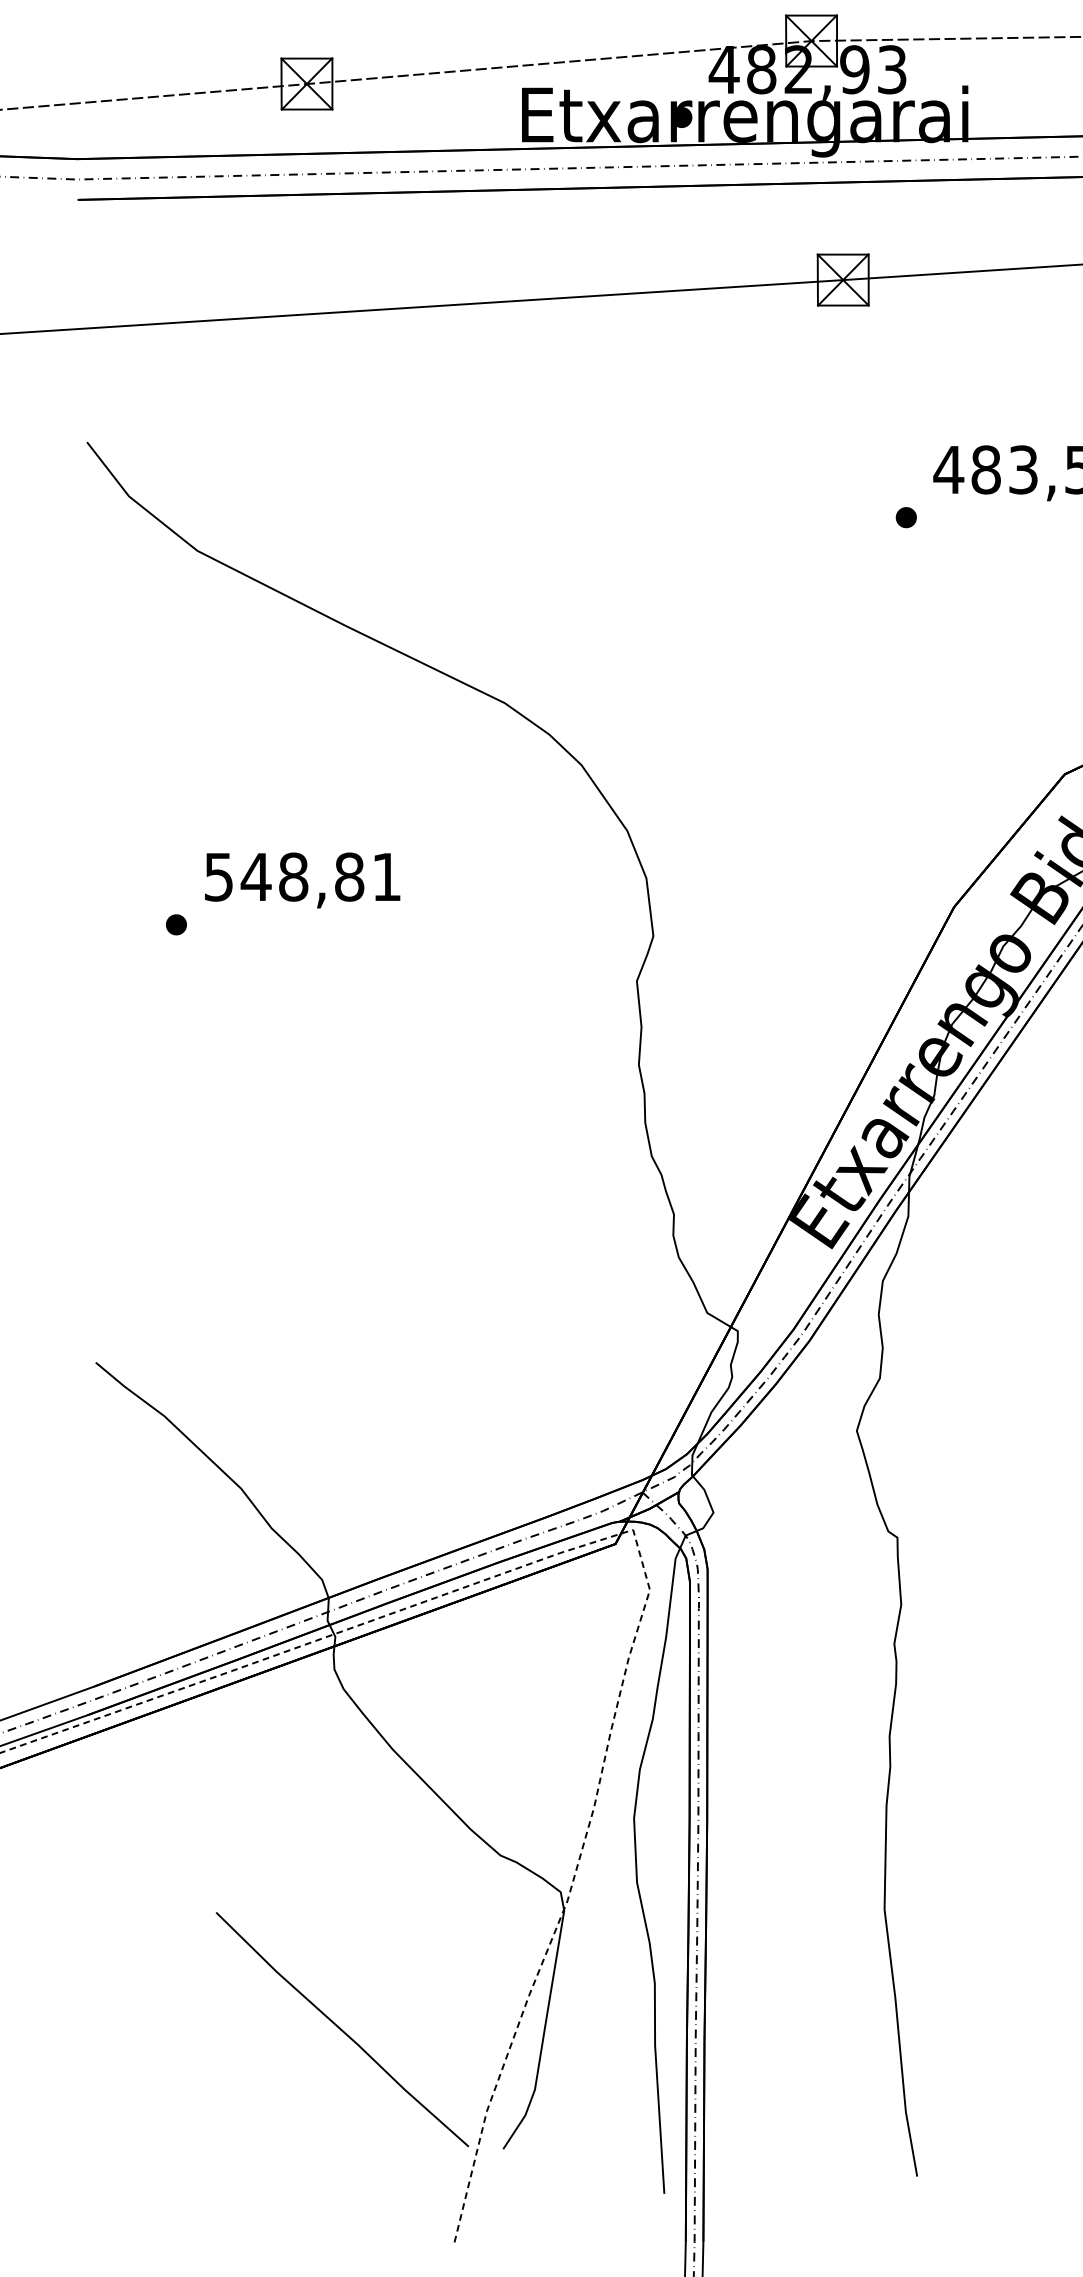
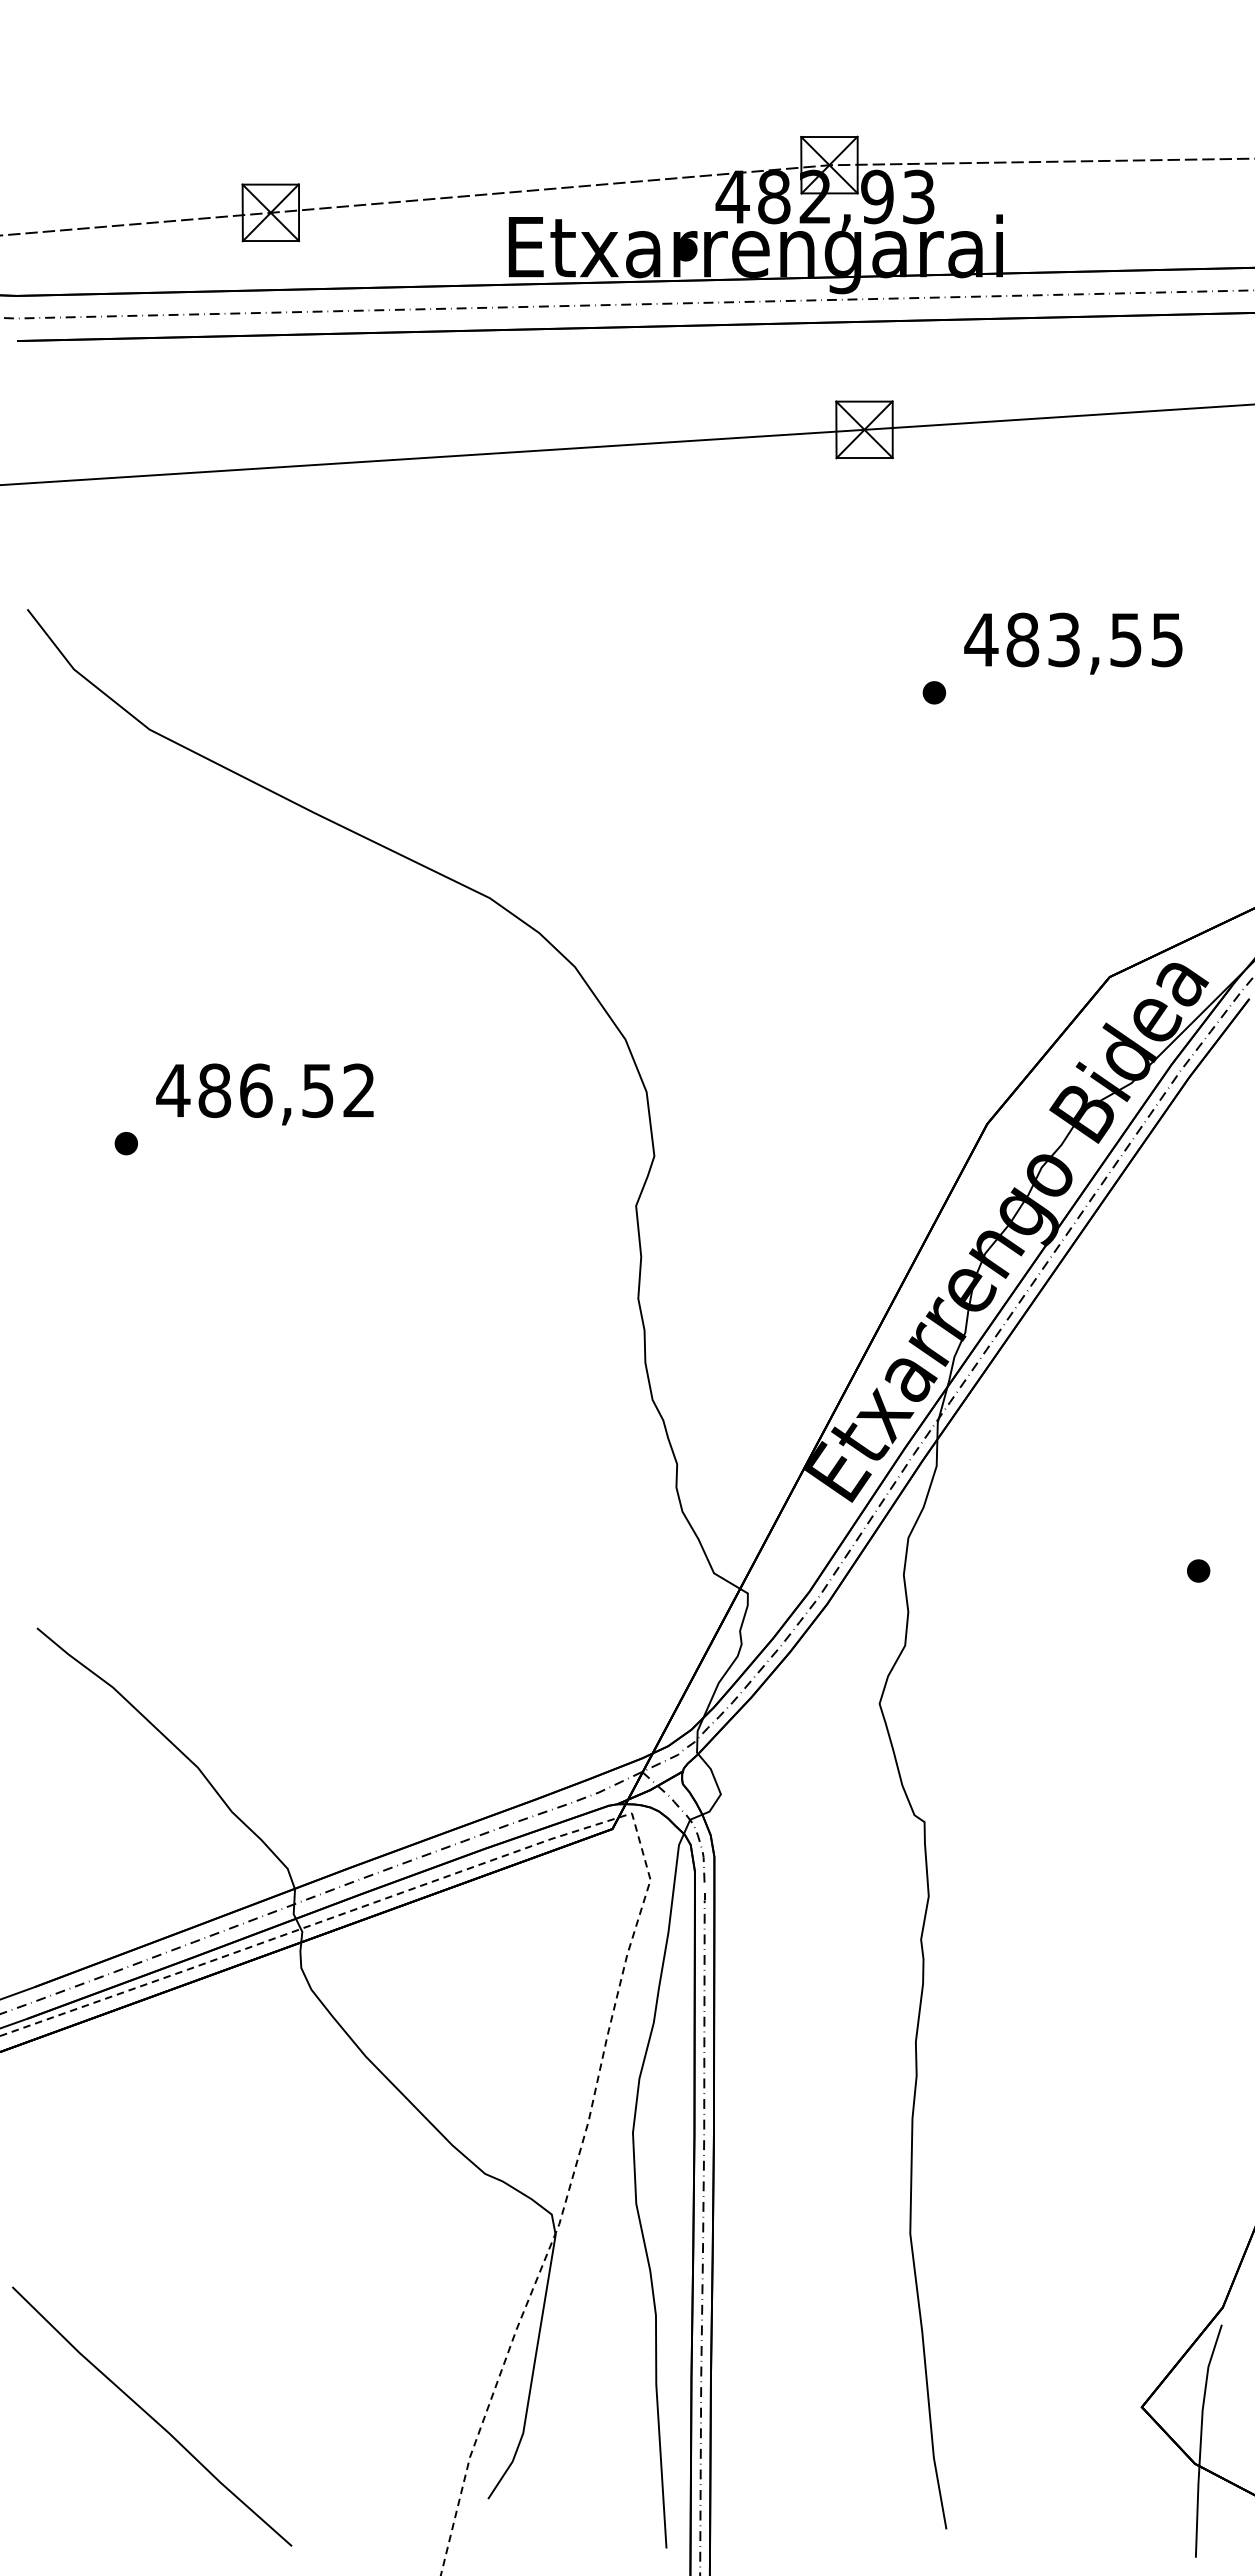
text: (302, 876) -> (265, 1090), 548,81 -> 486,52
line: (341, 2029) -> (151, 2416), moved

